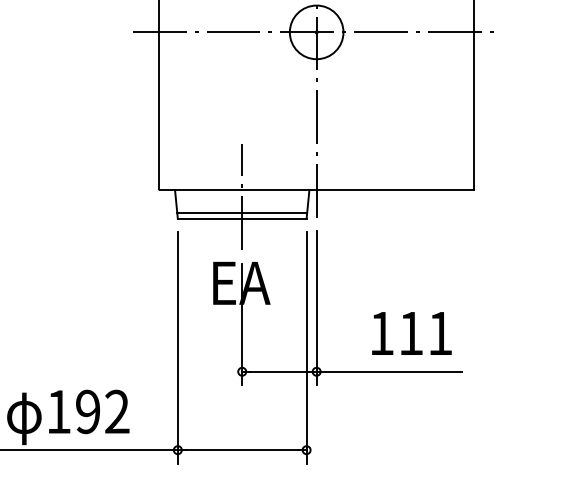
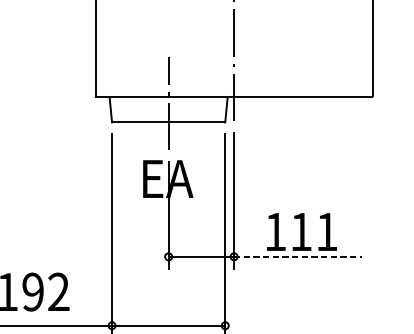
line: (242, 213) -> (168, 117), removed
text: (411, 333) -> (301, 231), moved
line: (389, 371) -> (298, 256), solid -> dashed

